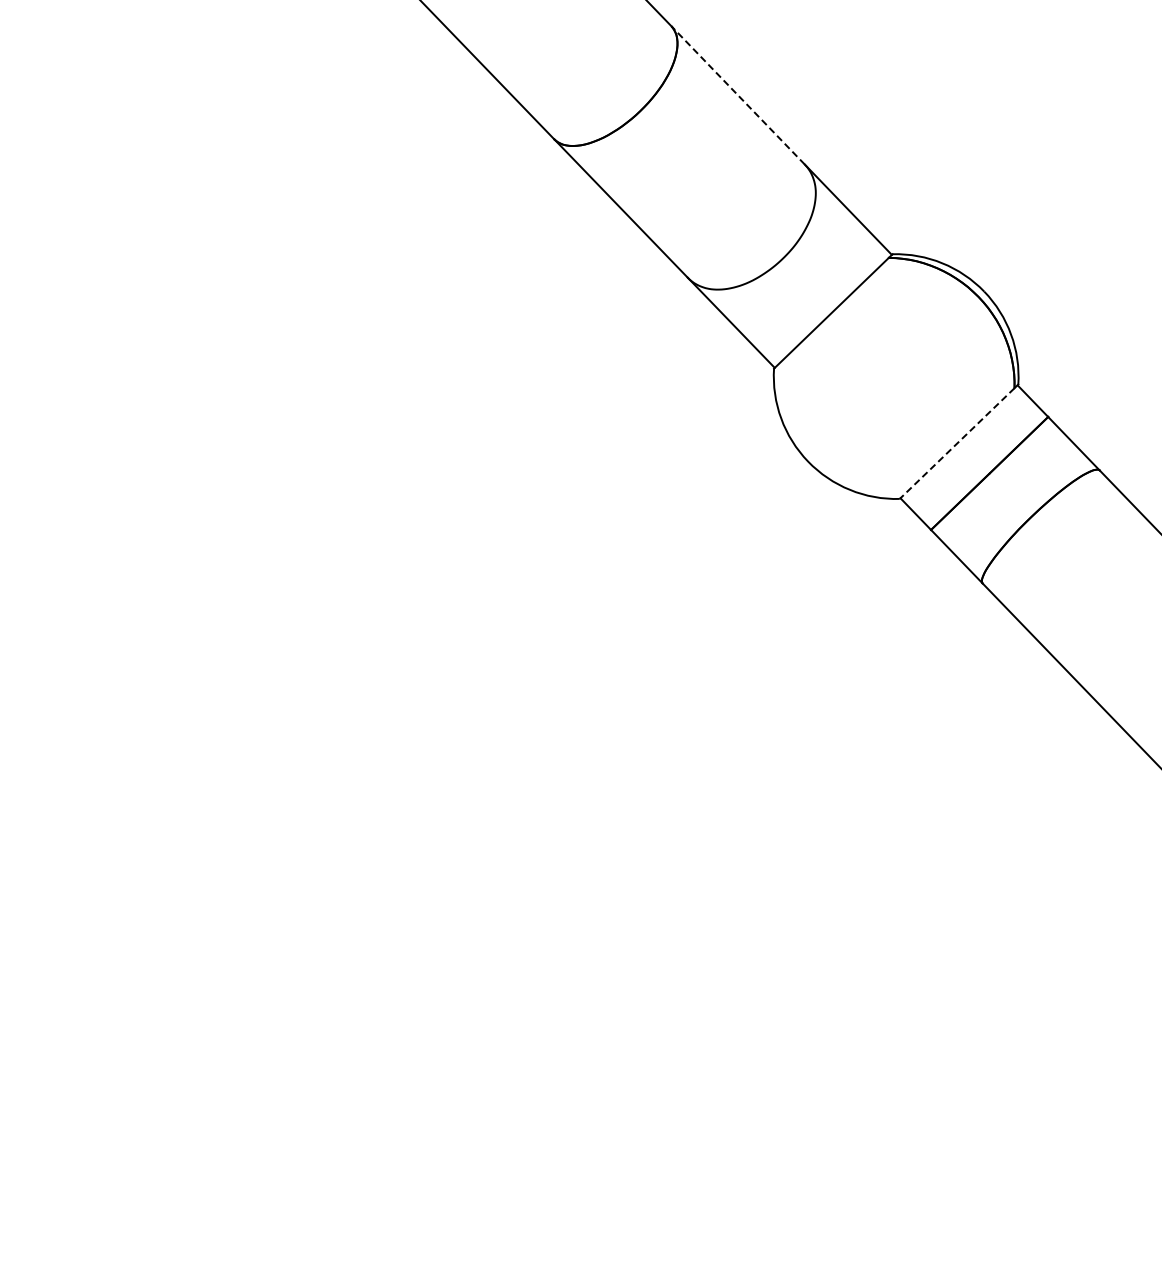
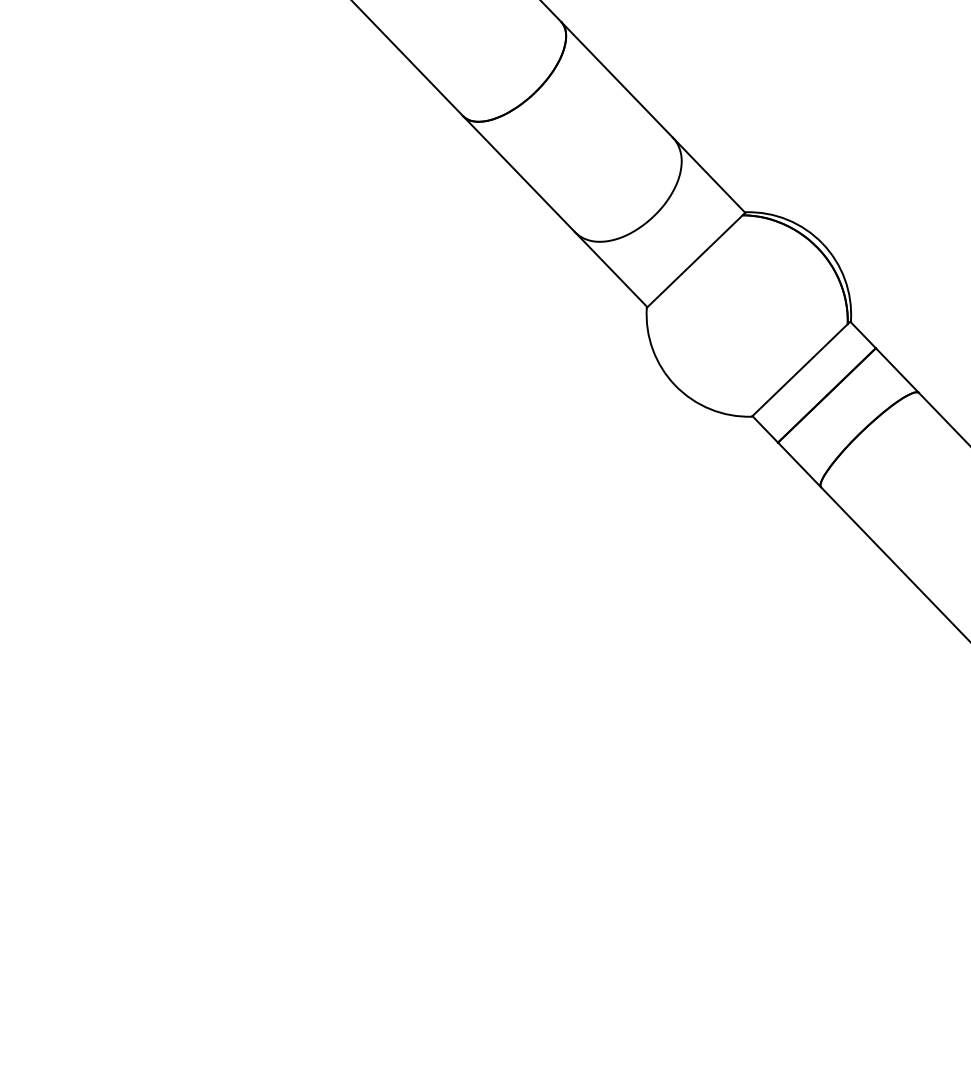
line: (737, 95) -> (616, 79), dashed -> solid
line: (957, 443) -> (800, 370), dashed -> solid

